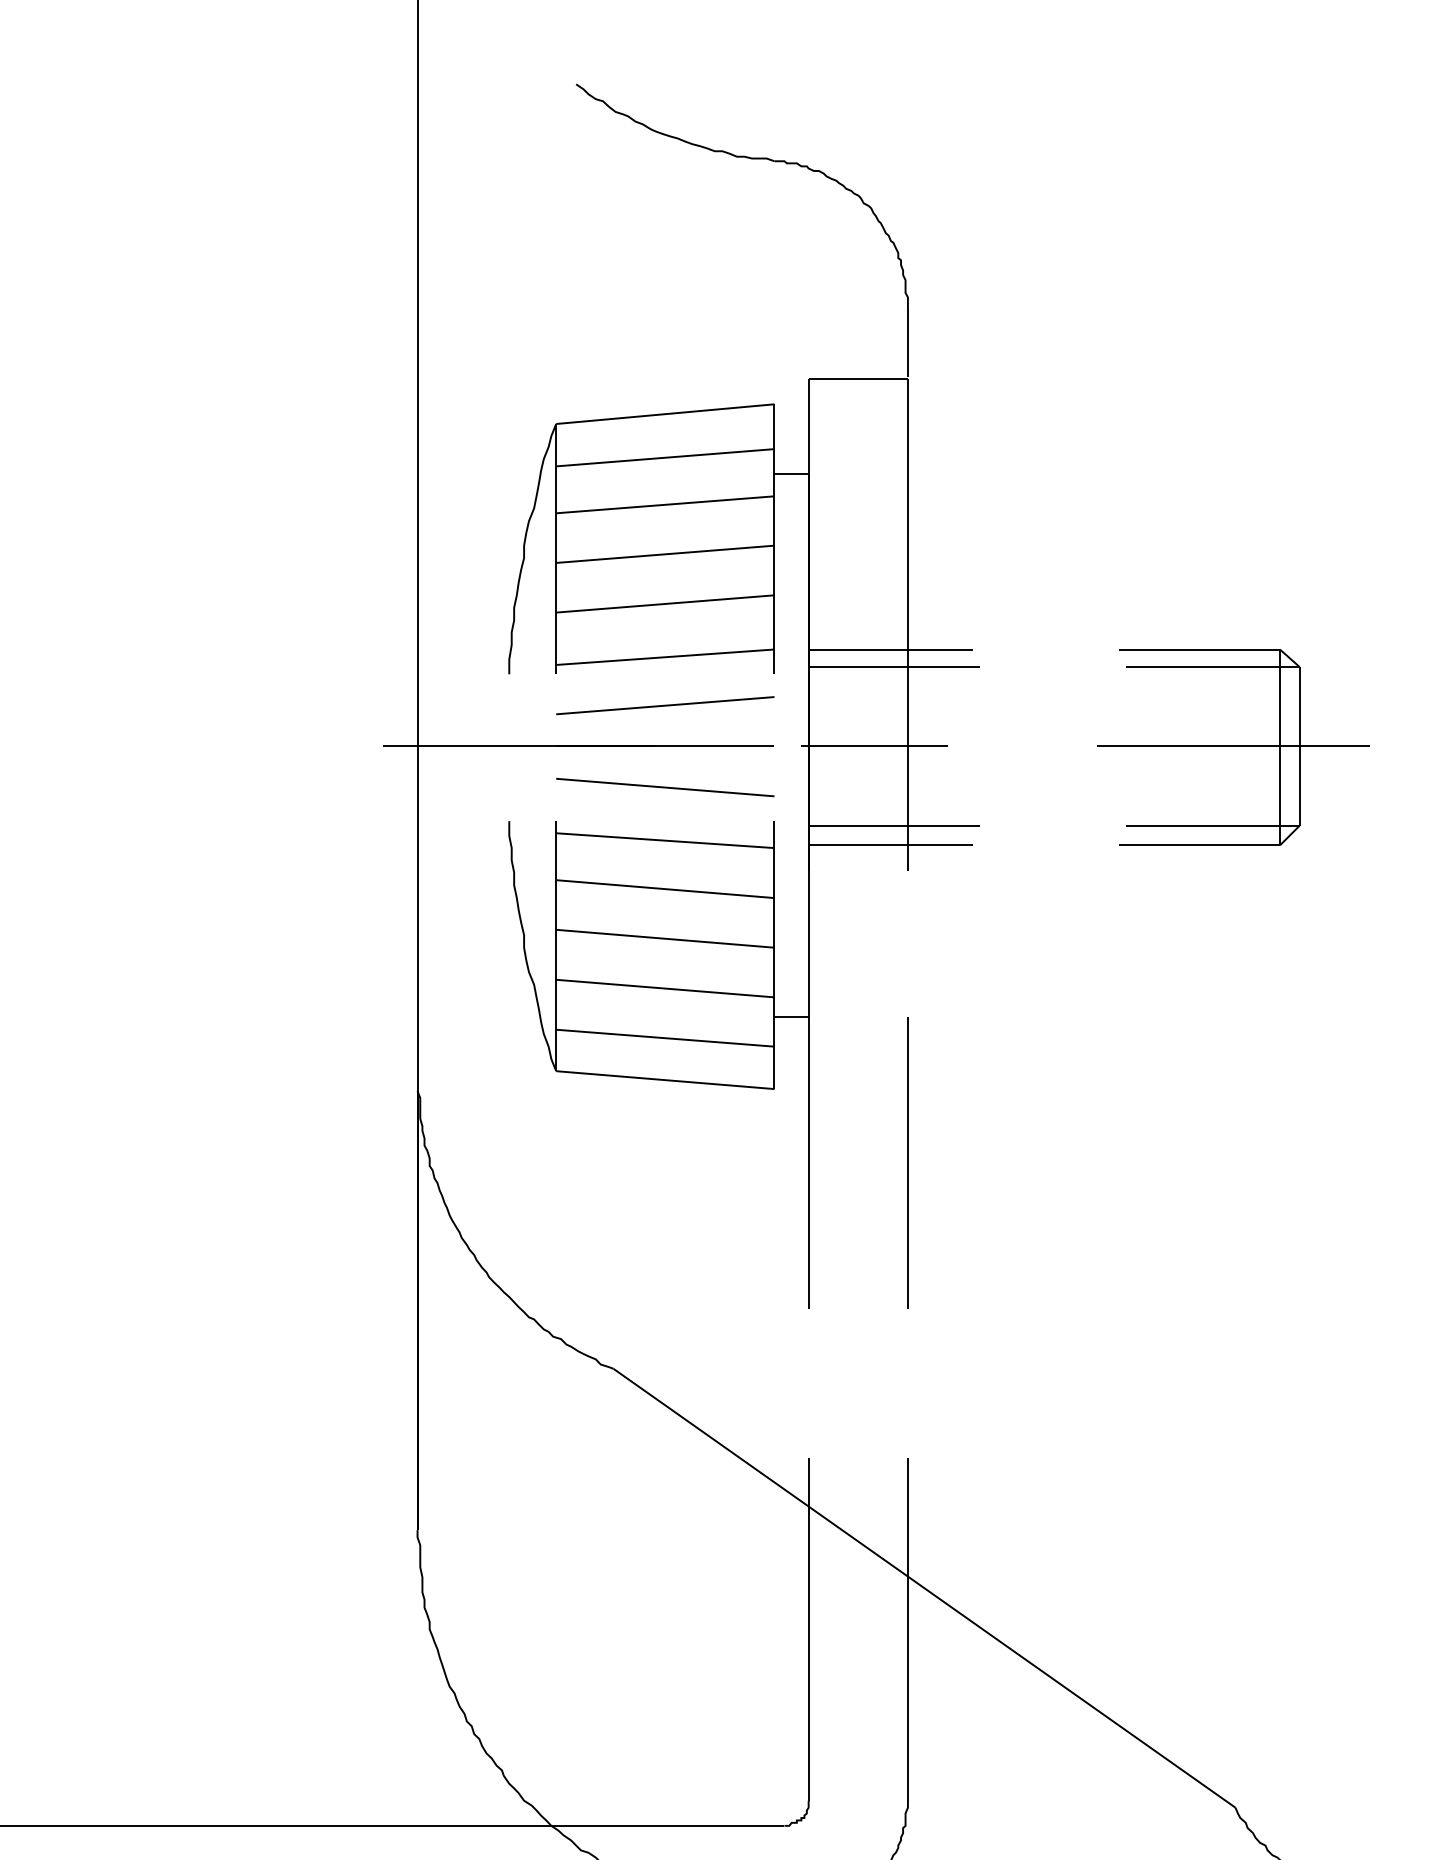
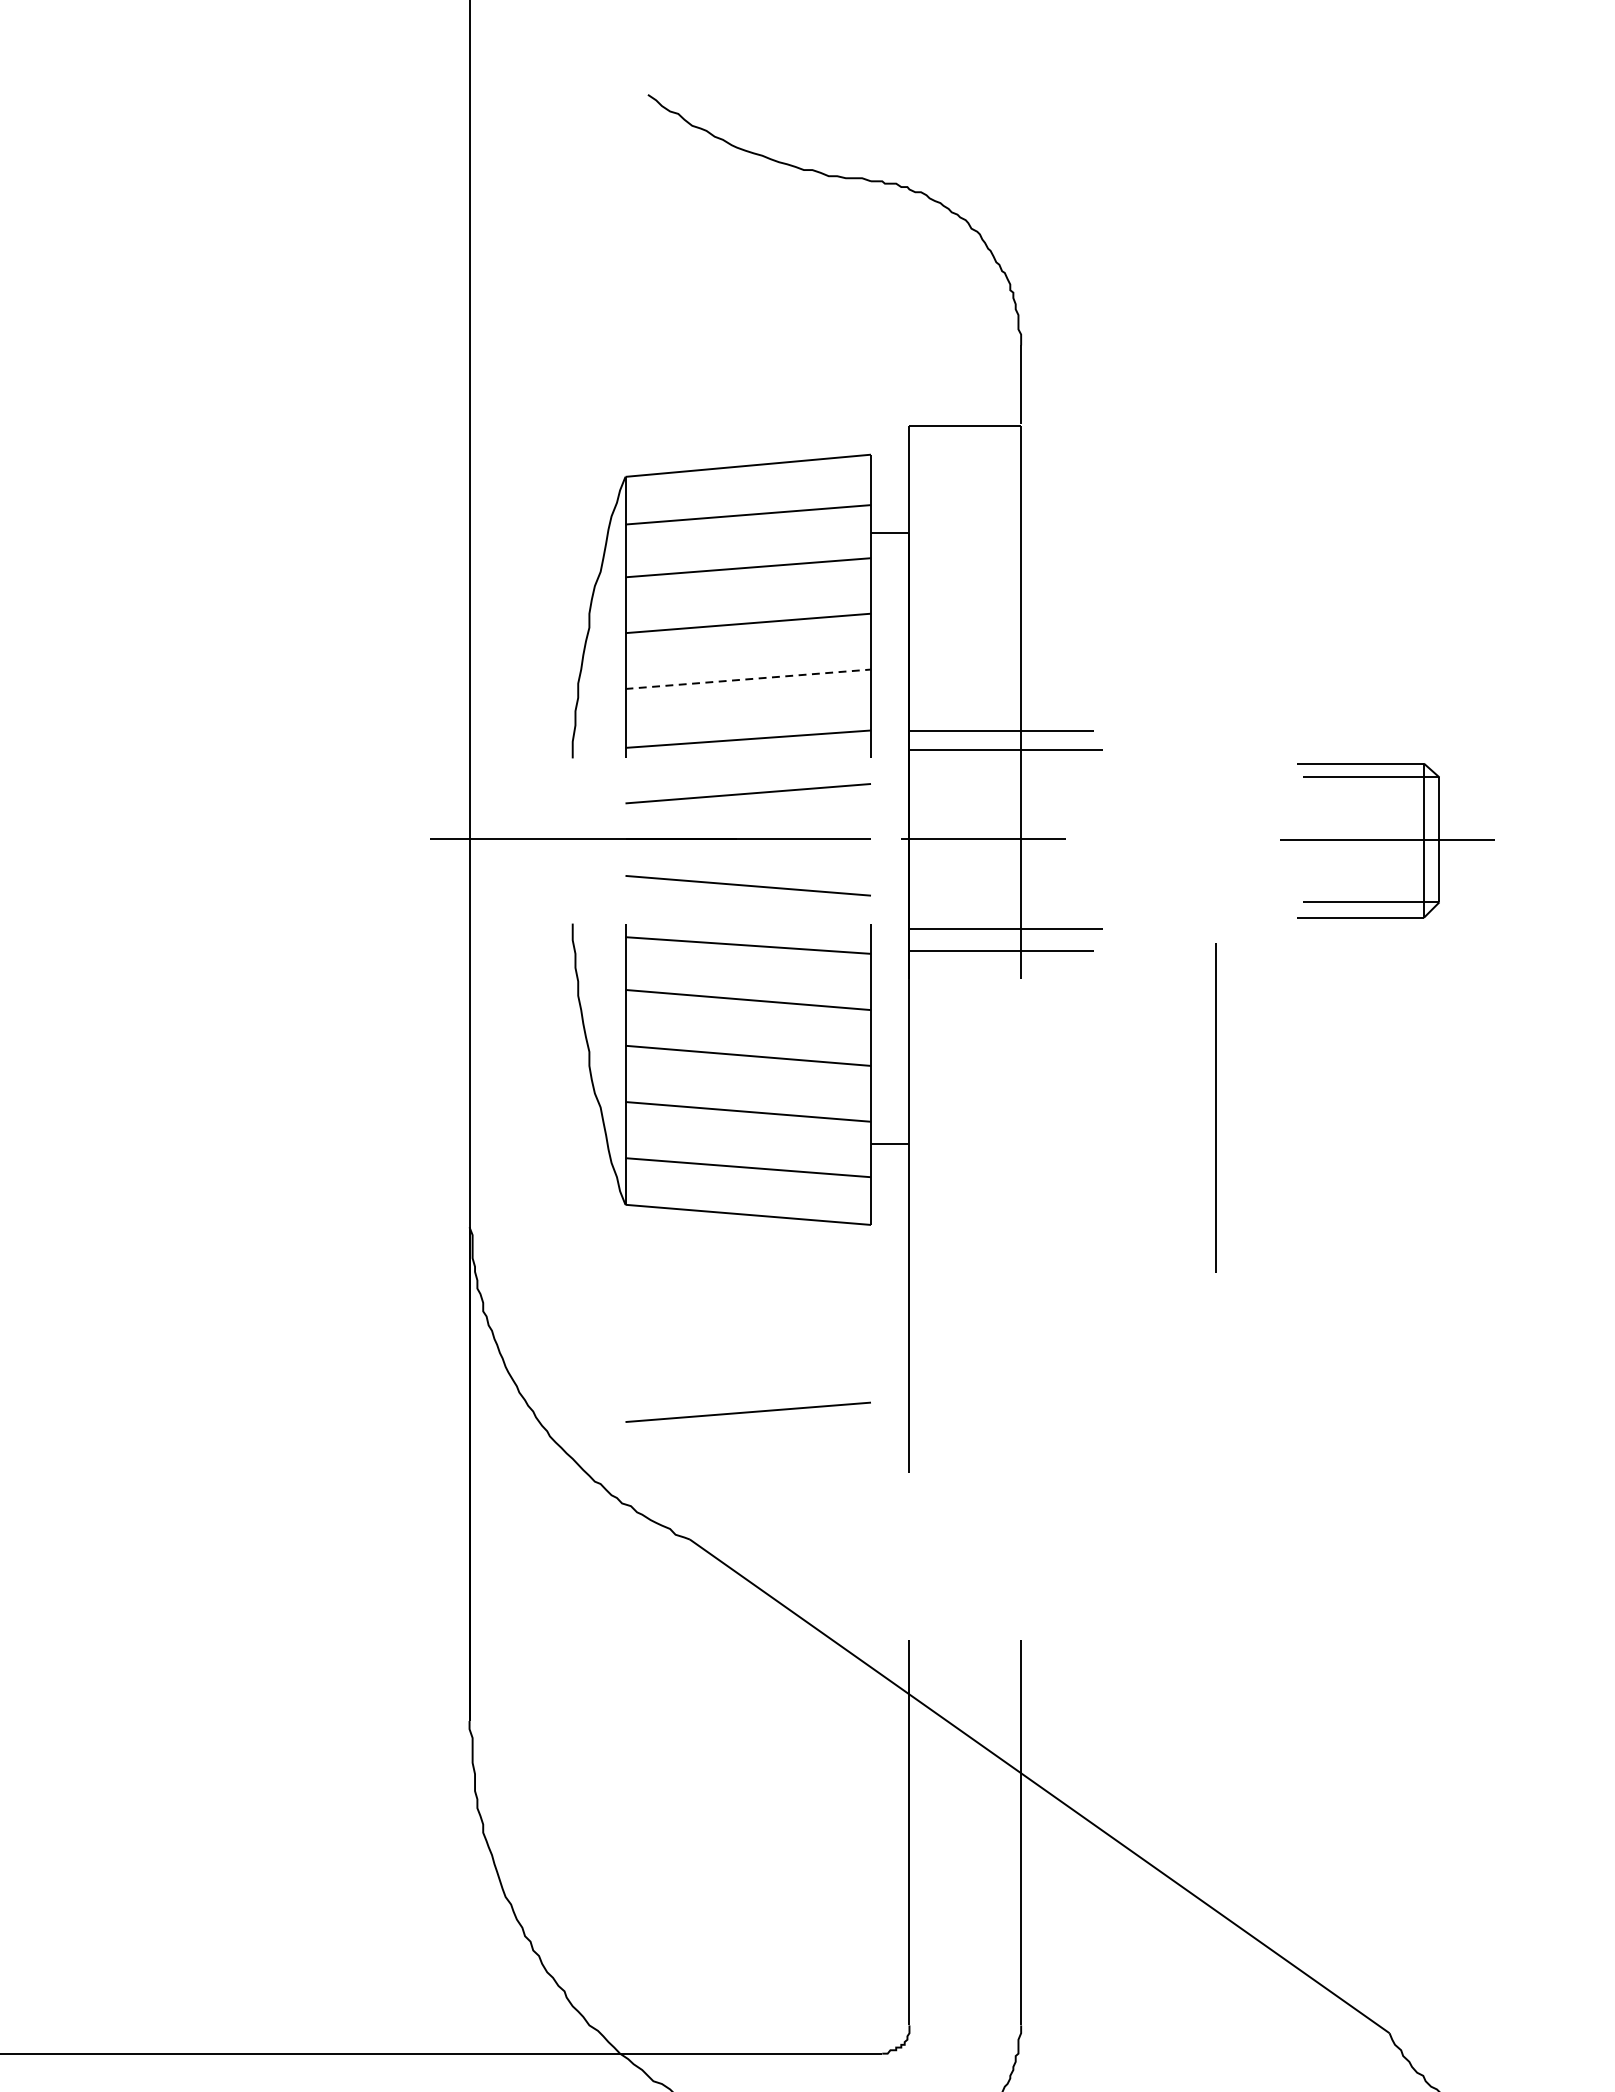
line: (665, 603) -> (748, 678), solid -> dashed
part: (1233, 747) -> (1387, 840), size x0.7
line: (907, 1162) -> (1215, 1107), moved
line: (665, 1255) -> (748, 1412), added

